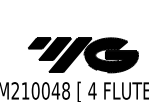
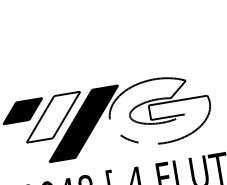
fill: (54, 49) -> (52, 117), removed
fill: (111, 55) -> (160, 111), removed

